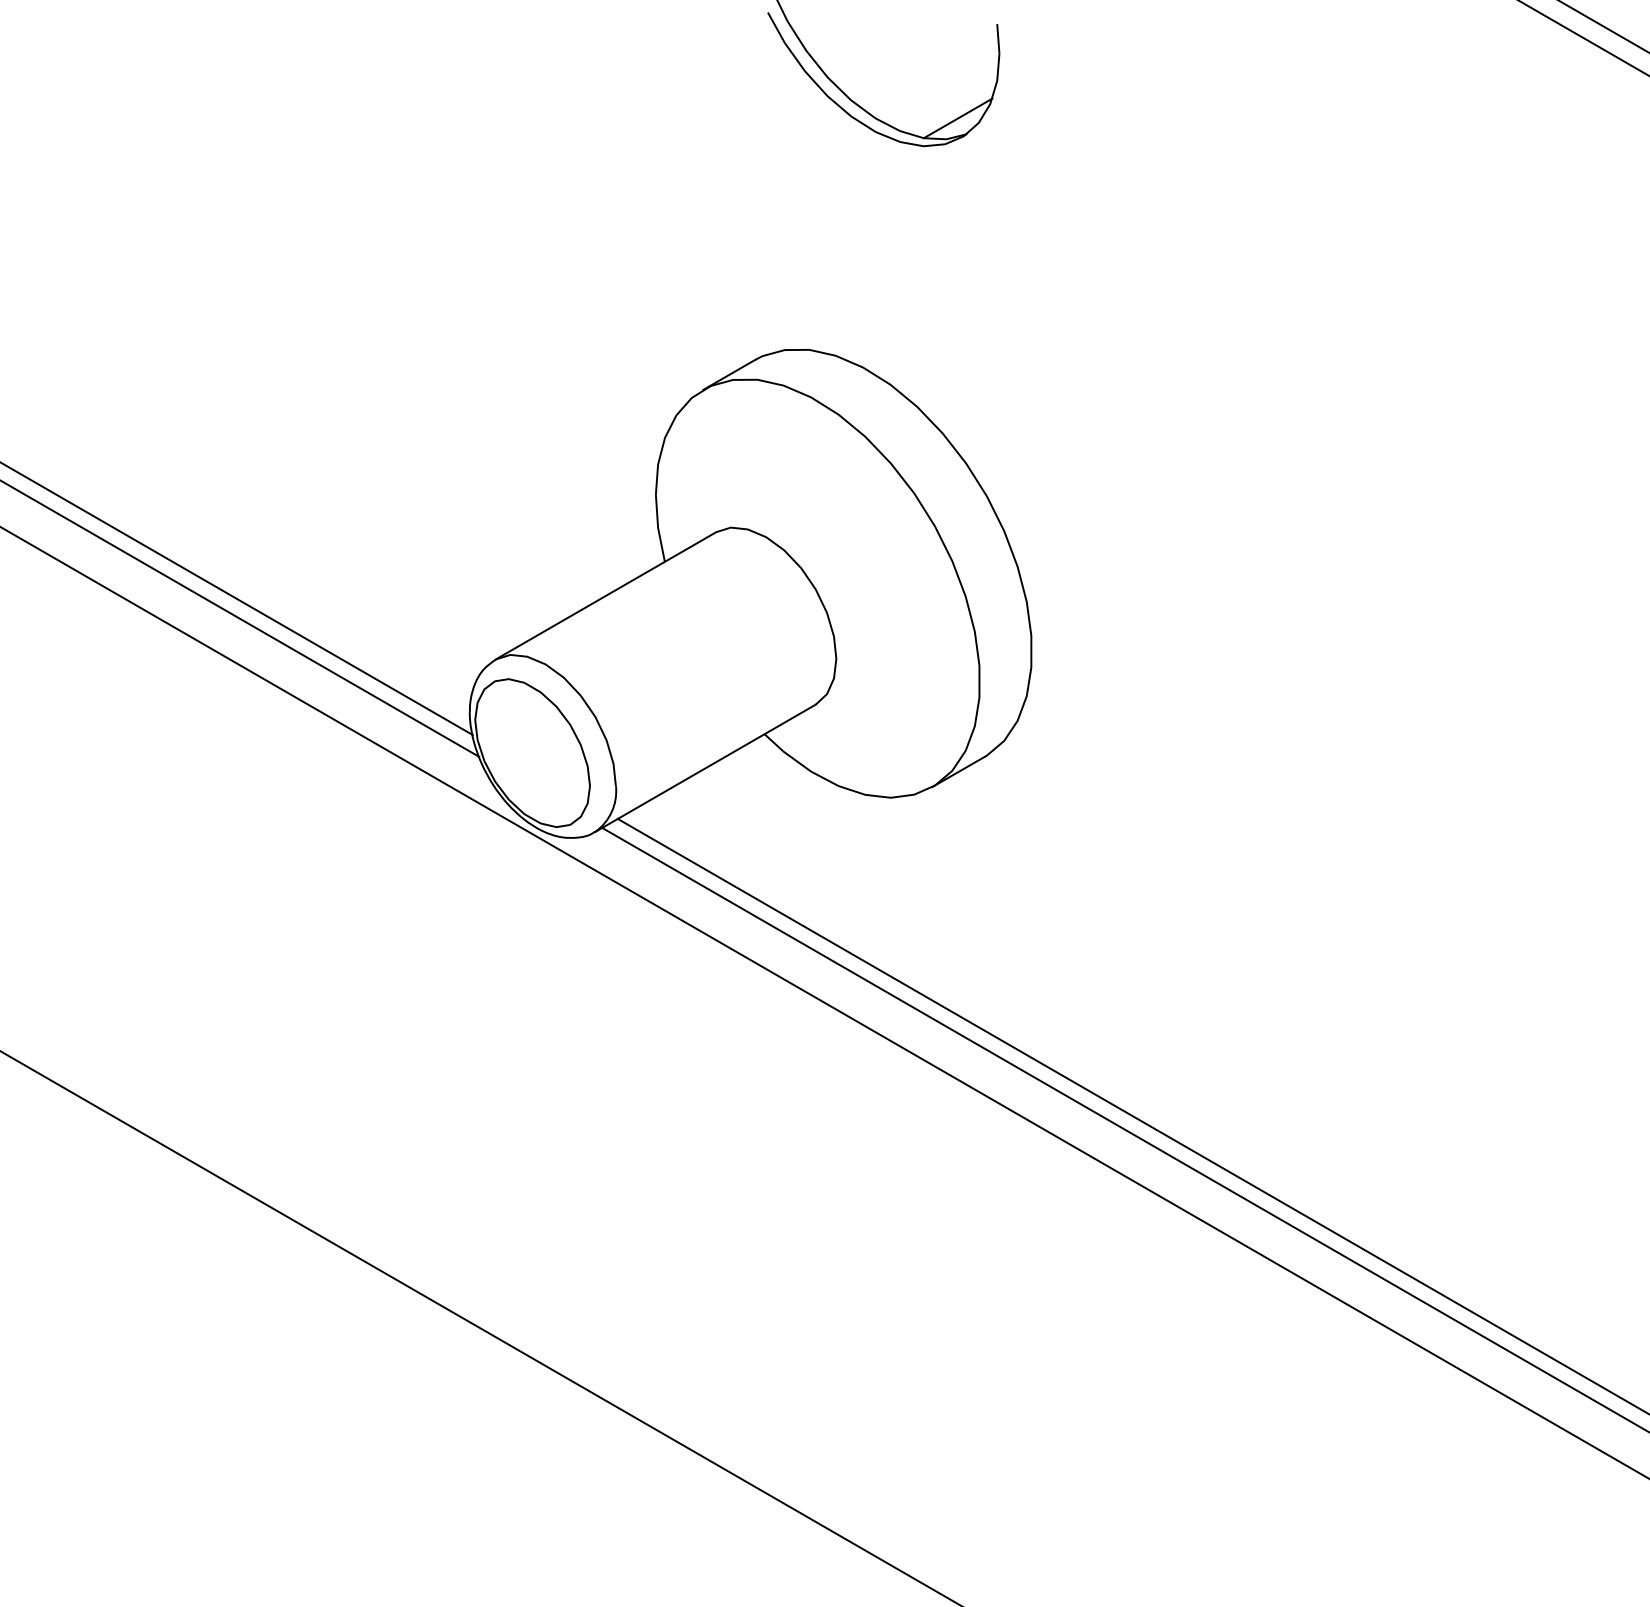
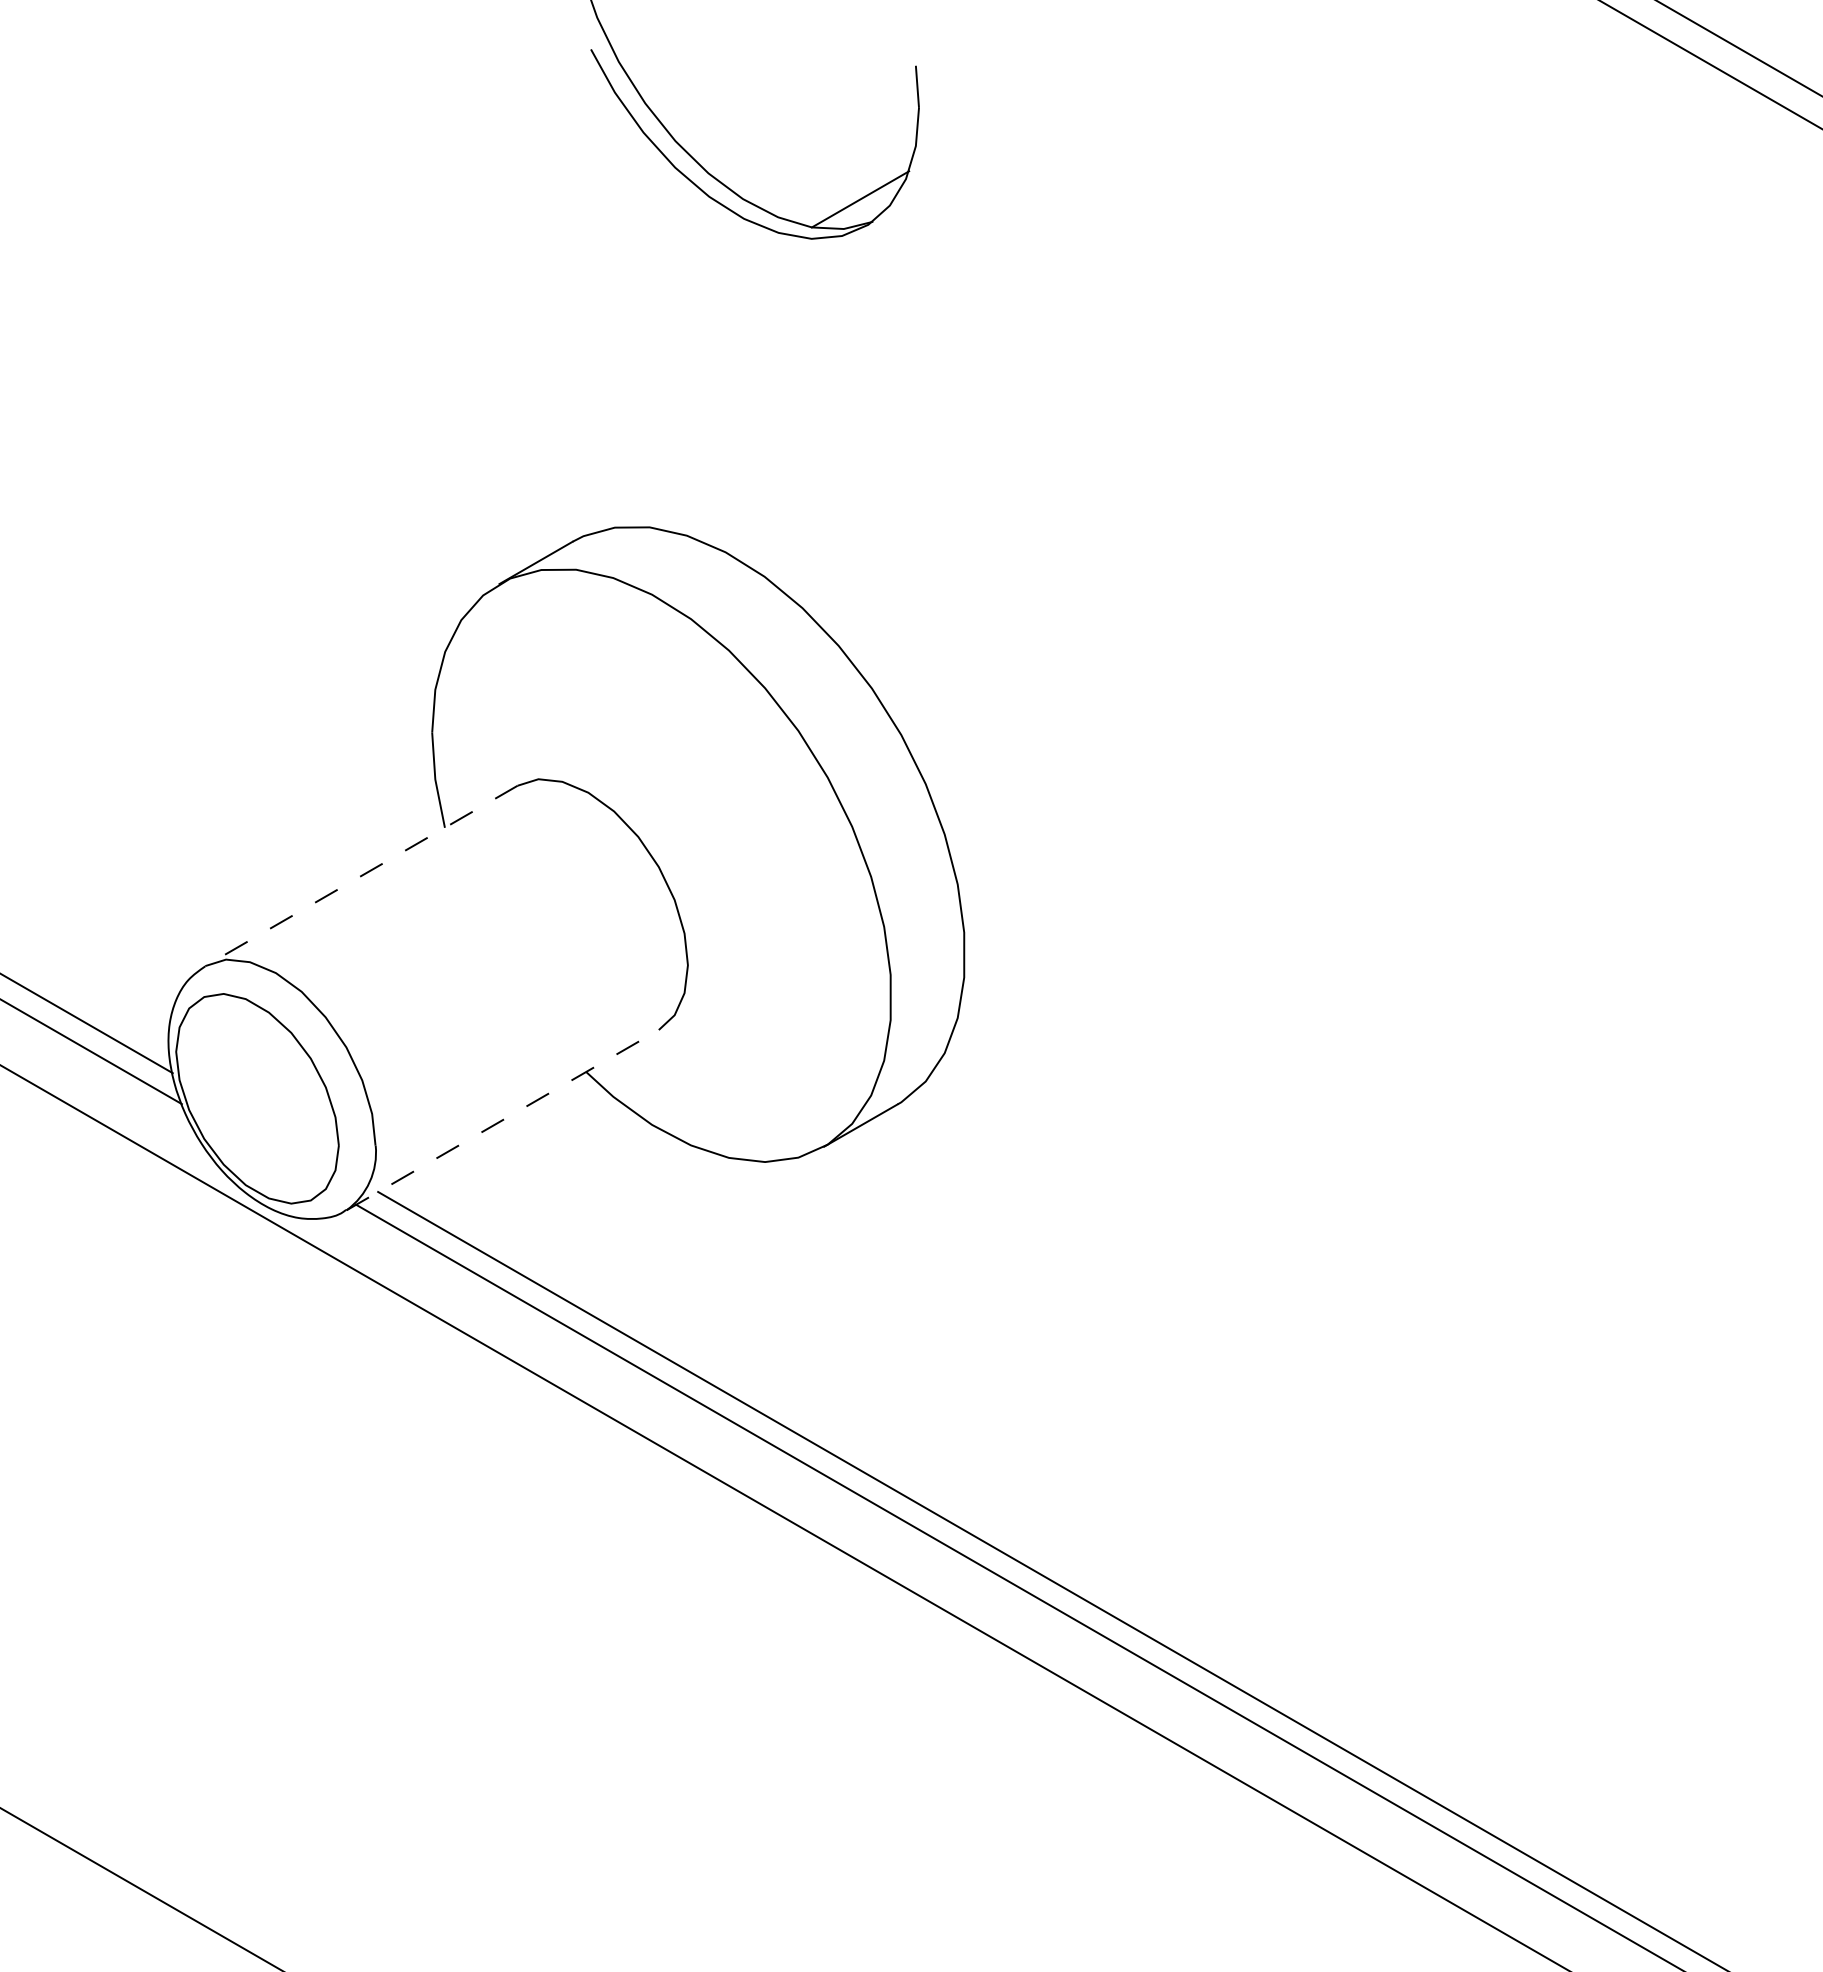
line: (605, 596) -> (360, 876), solid -> dashed
line: (706, 768) -> (503, 1120), solid -> dashed

